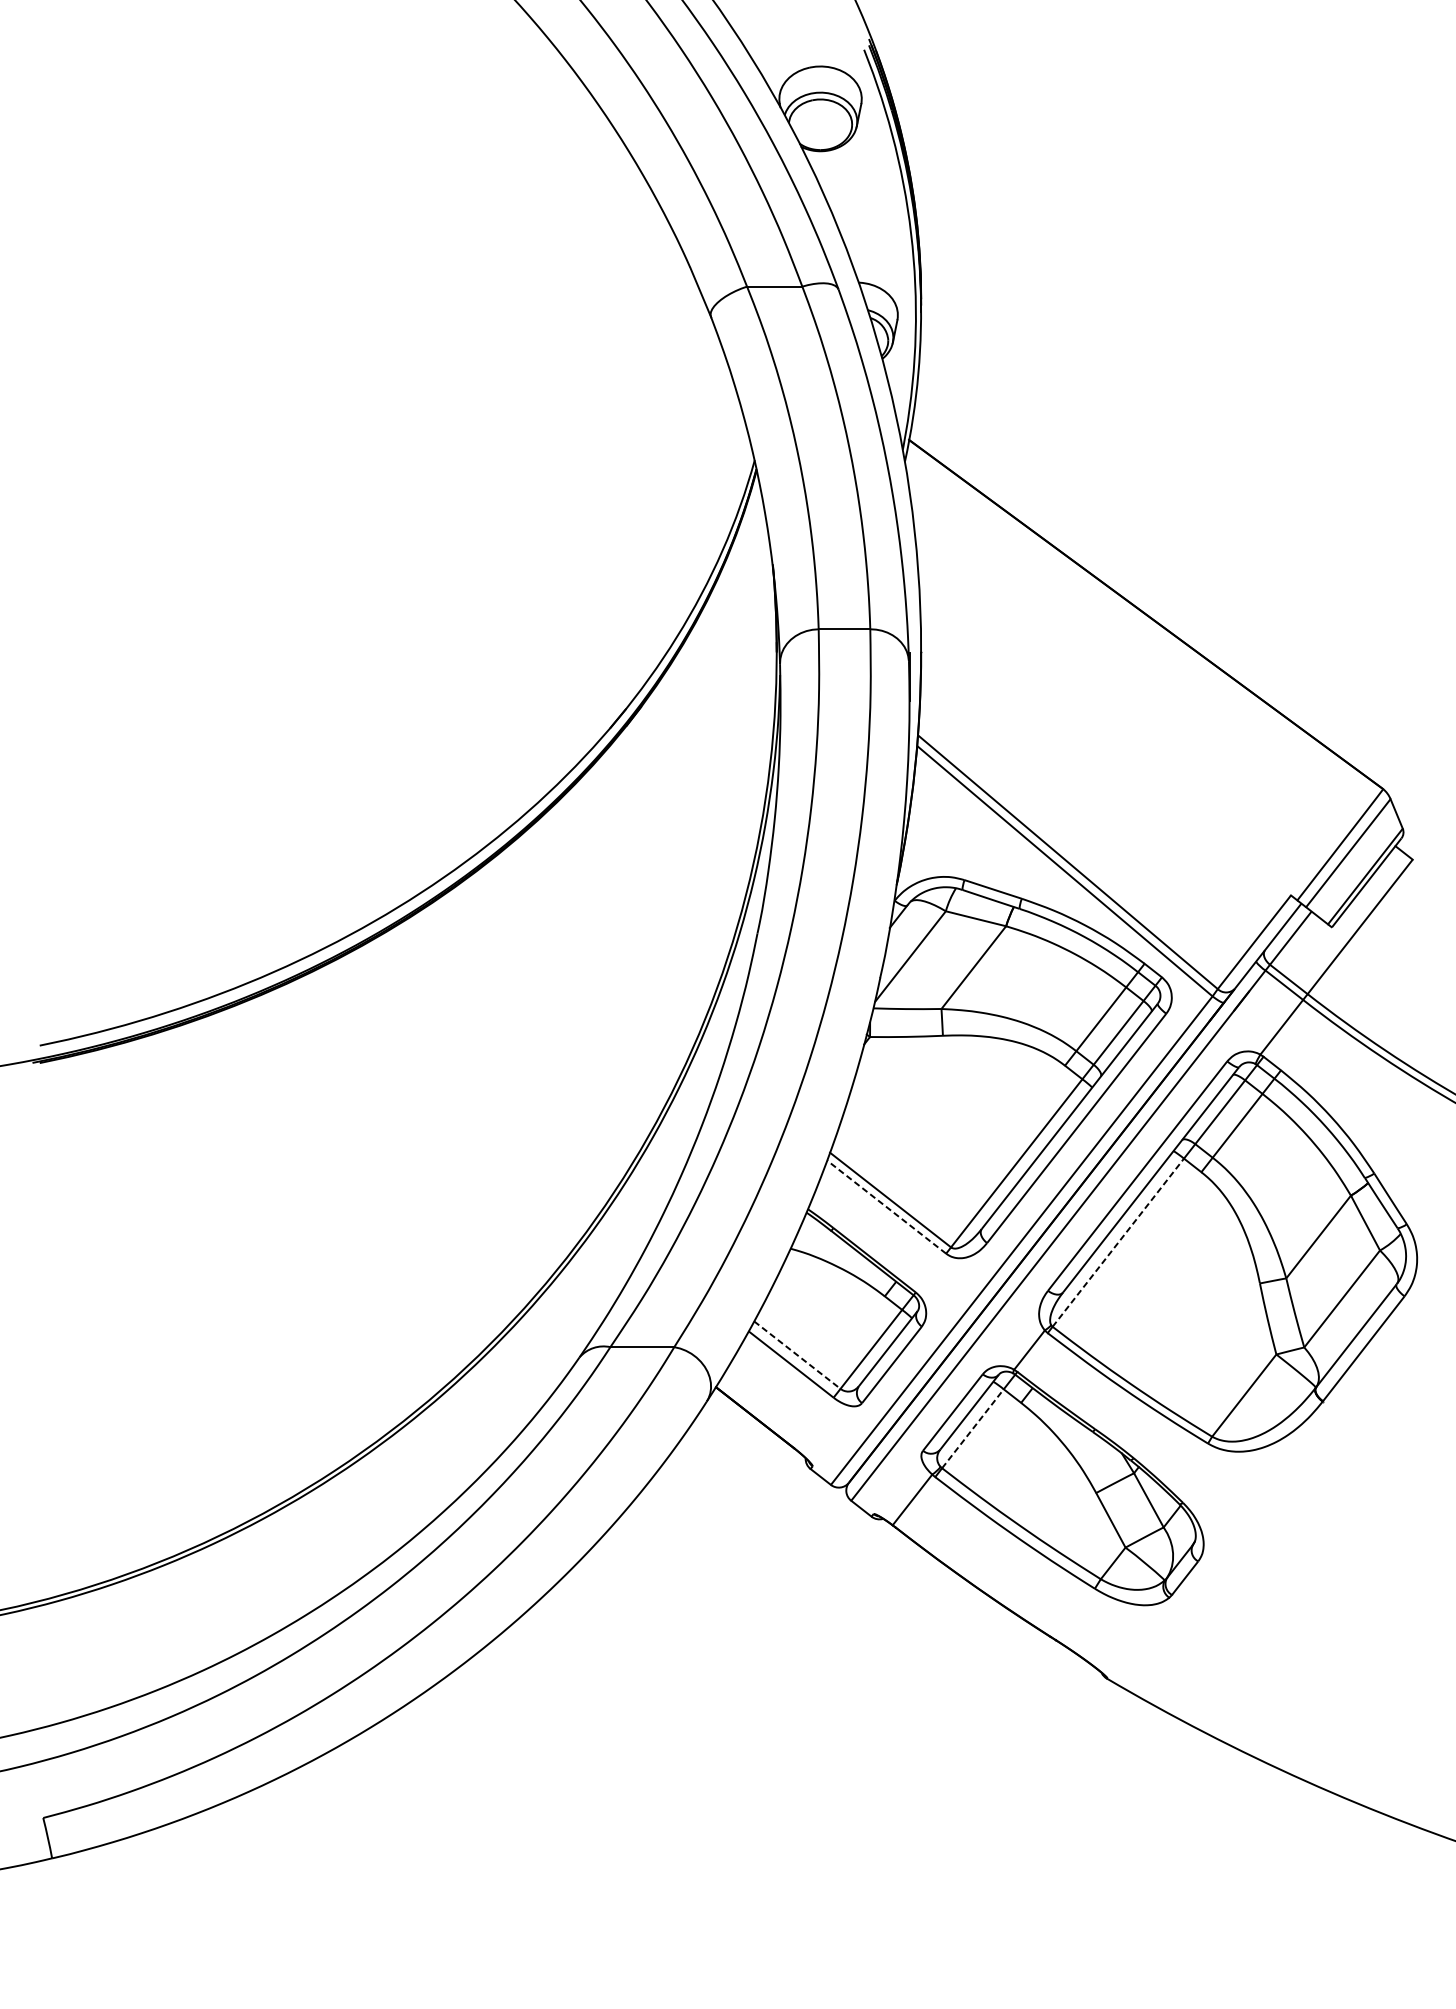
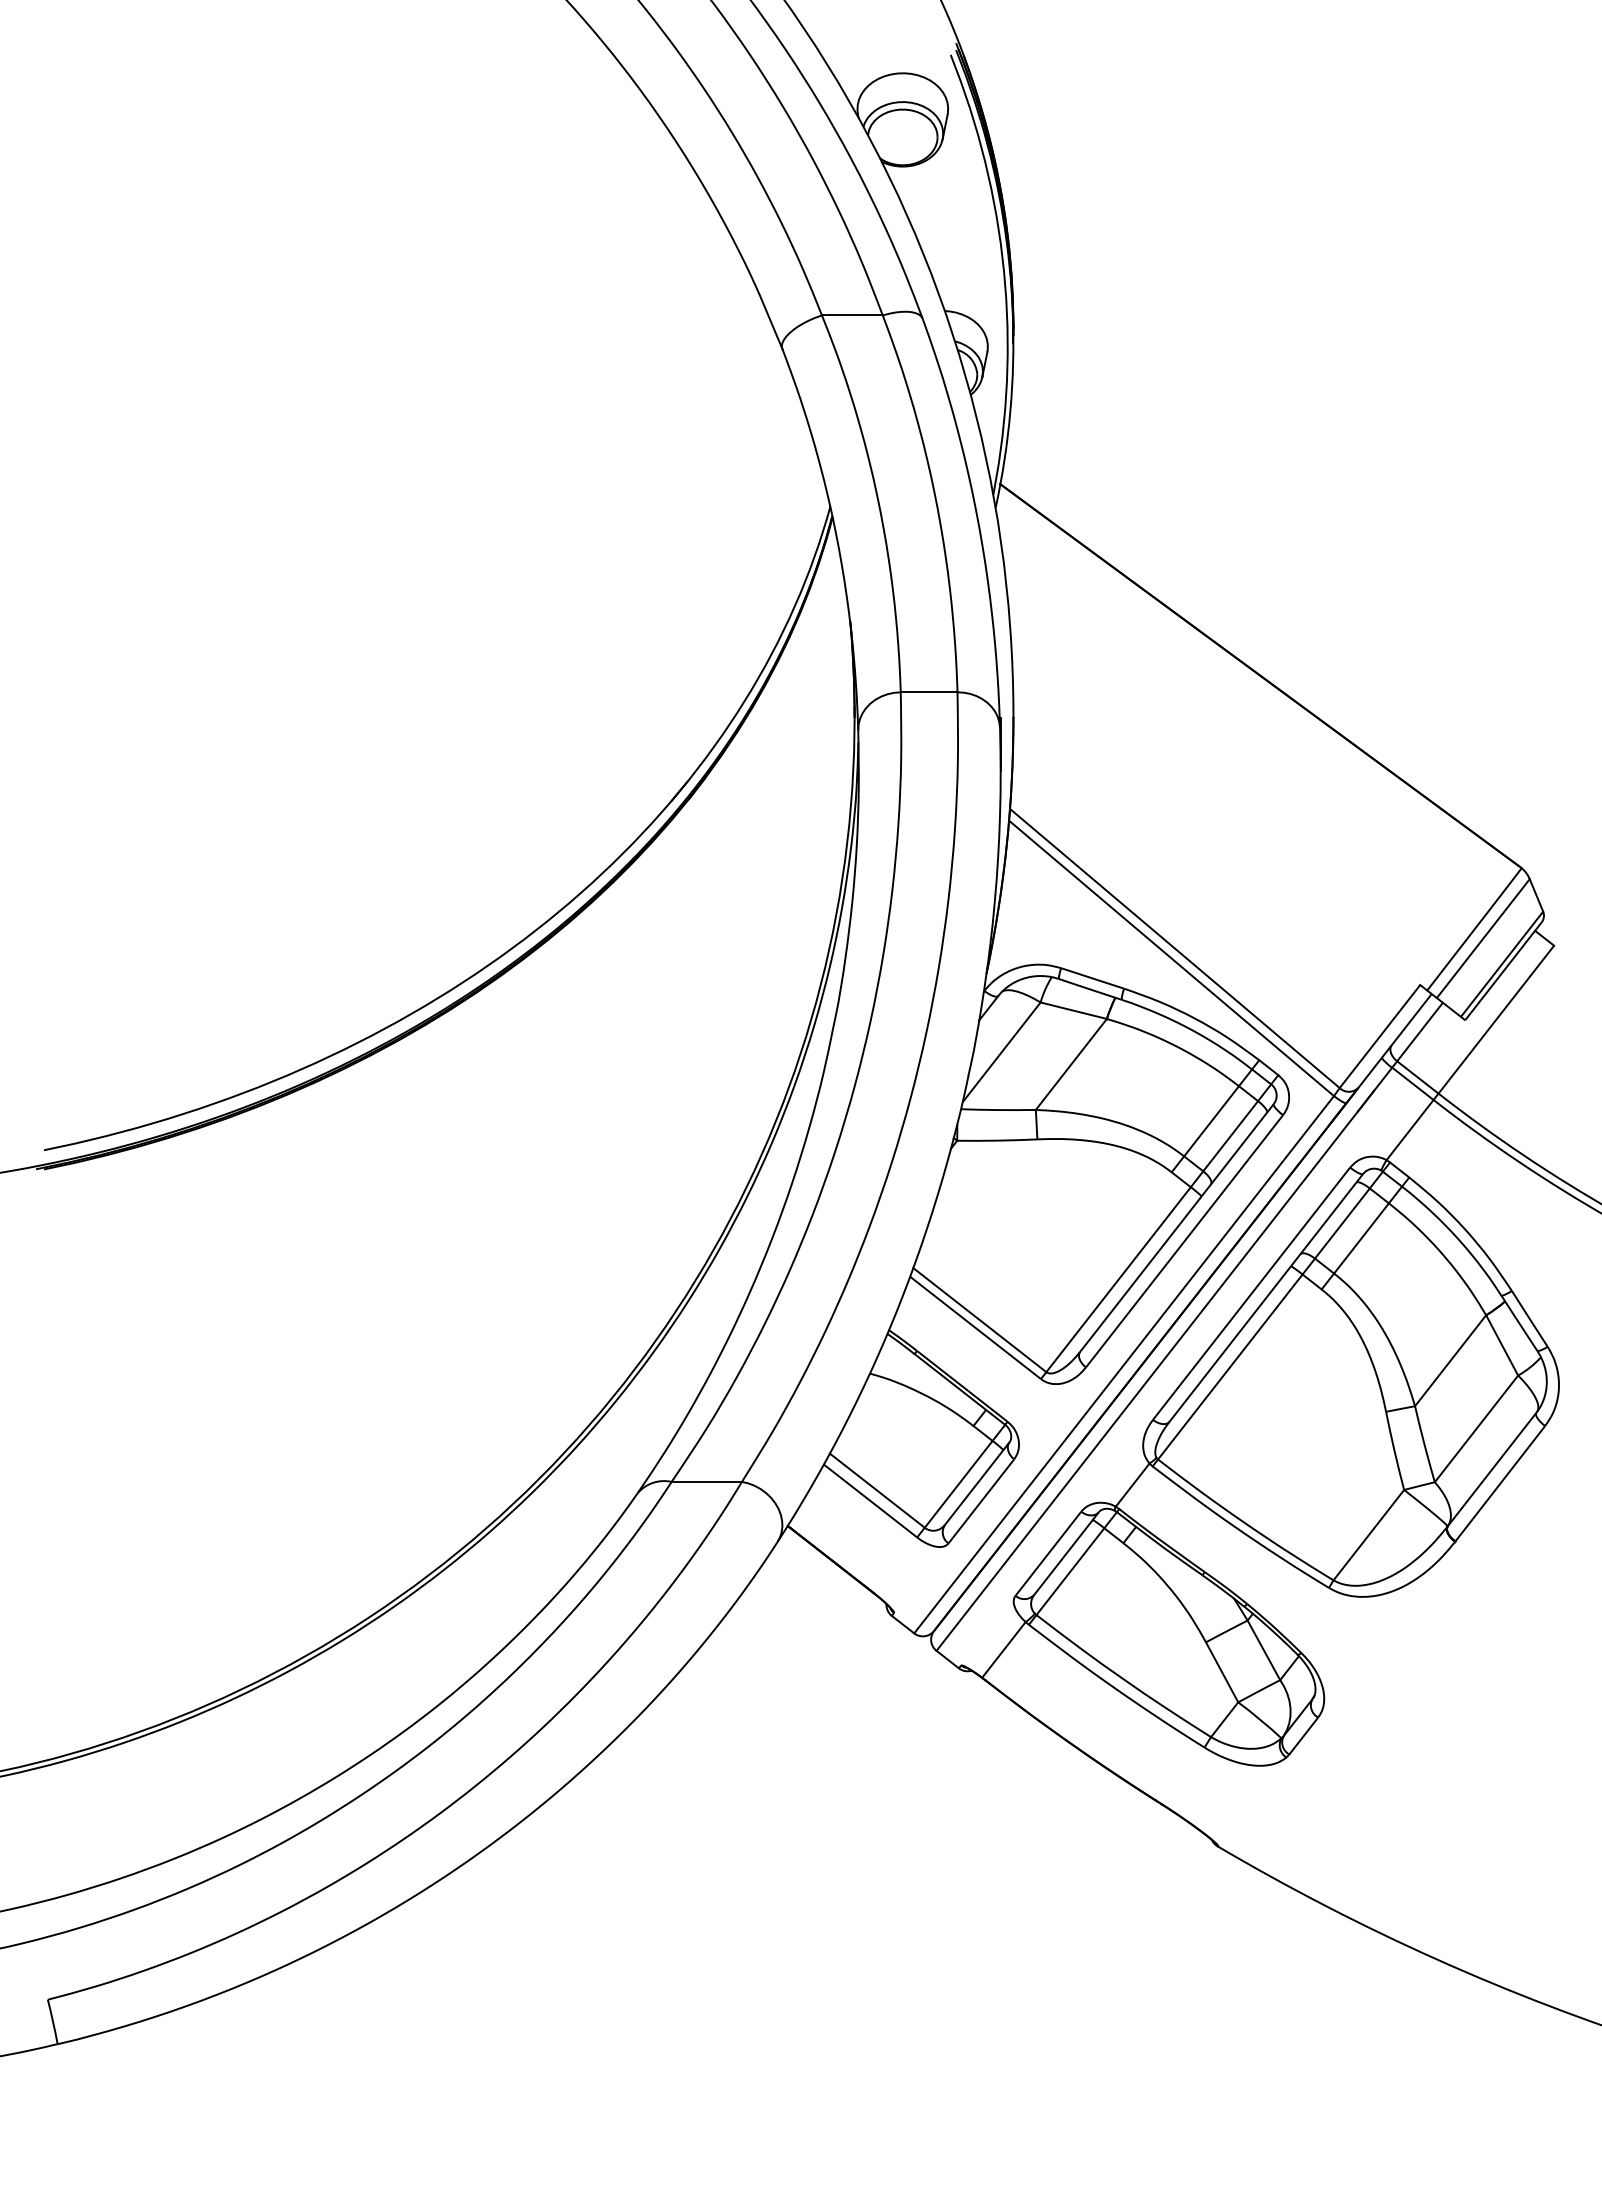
line: (886, 1206) -> (975, 1327), dashed -> solid
line: (1118, 1242) -> (1230, 1366), dashed -> solid
line: (797, 1354) -> (877, 1490), dashed -> solid
line: (973, 1428) -> (1070, 1571), dashed -> solid

